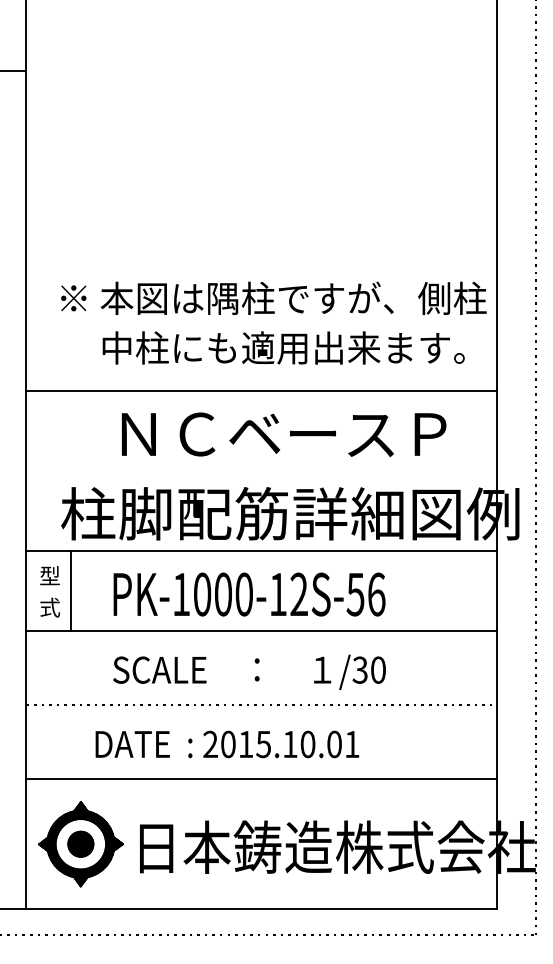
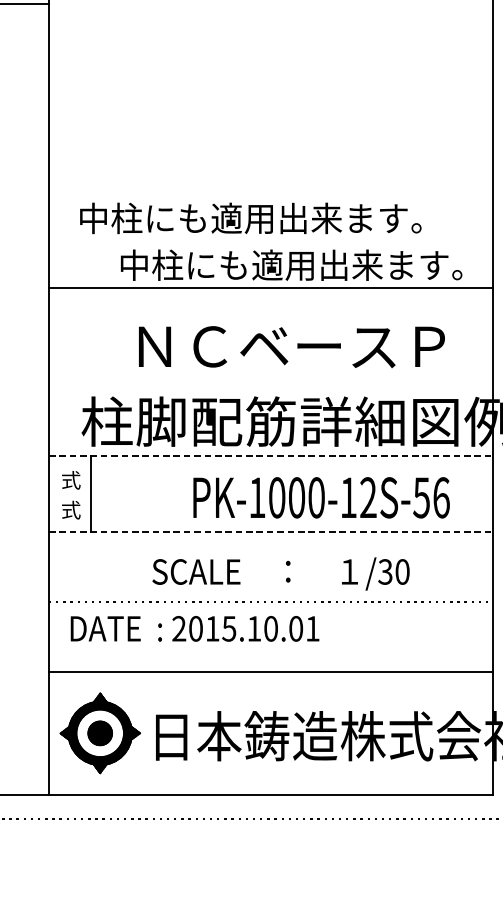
text: (272, 297) -> (280, 217), ※ 本図は隅柱ですが、側柱 -> 中柱にも適用出来ます。
line: (261, 390) -> (270, 288), moved
line: (262, 550) -> (271, 456), solid -> dashed
text: (50, 575) -> (71, 479), 型 -> 式
text: (249, 594) -> (321, 497), moved
line: (262, 630) -> (271, 531), solid -> dashed
text: (249, 671) -> (280, 573), moved
text: (227, 744) -> (195, 628), moved

